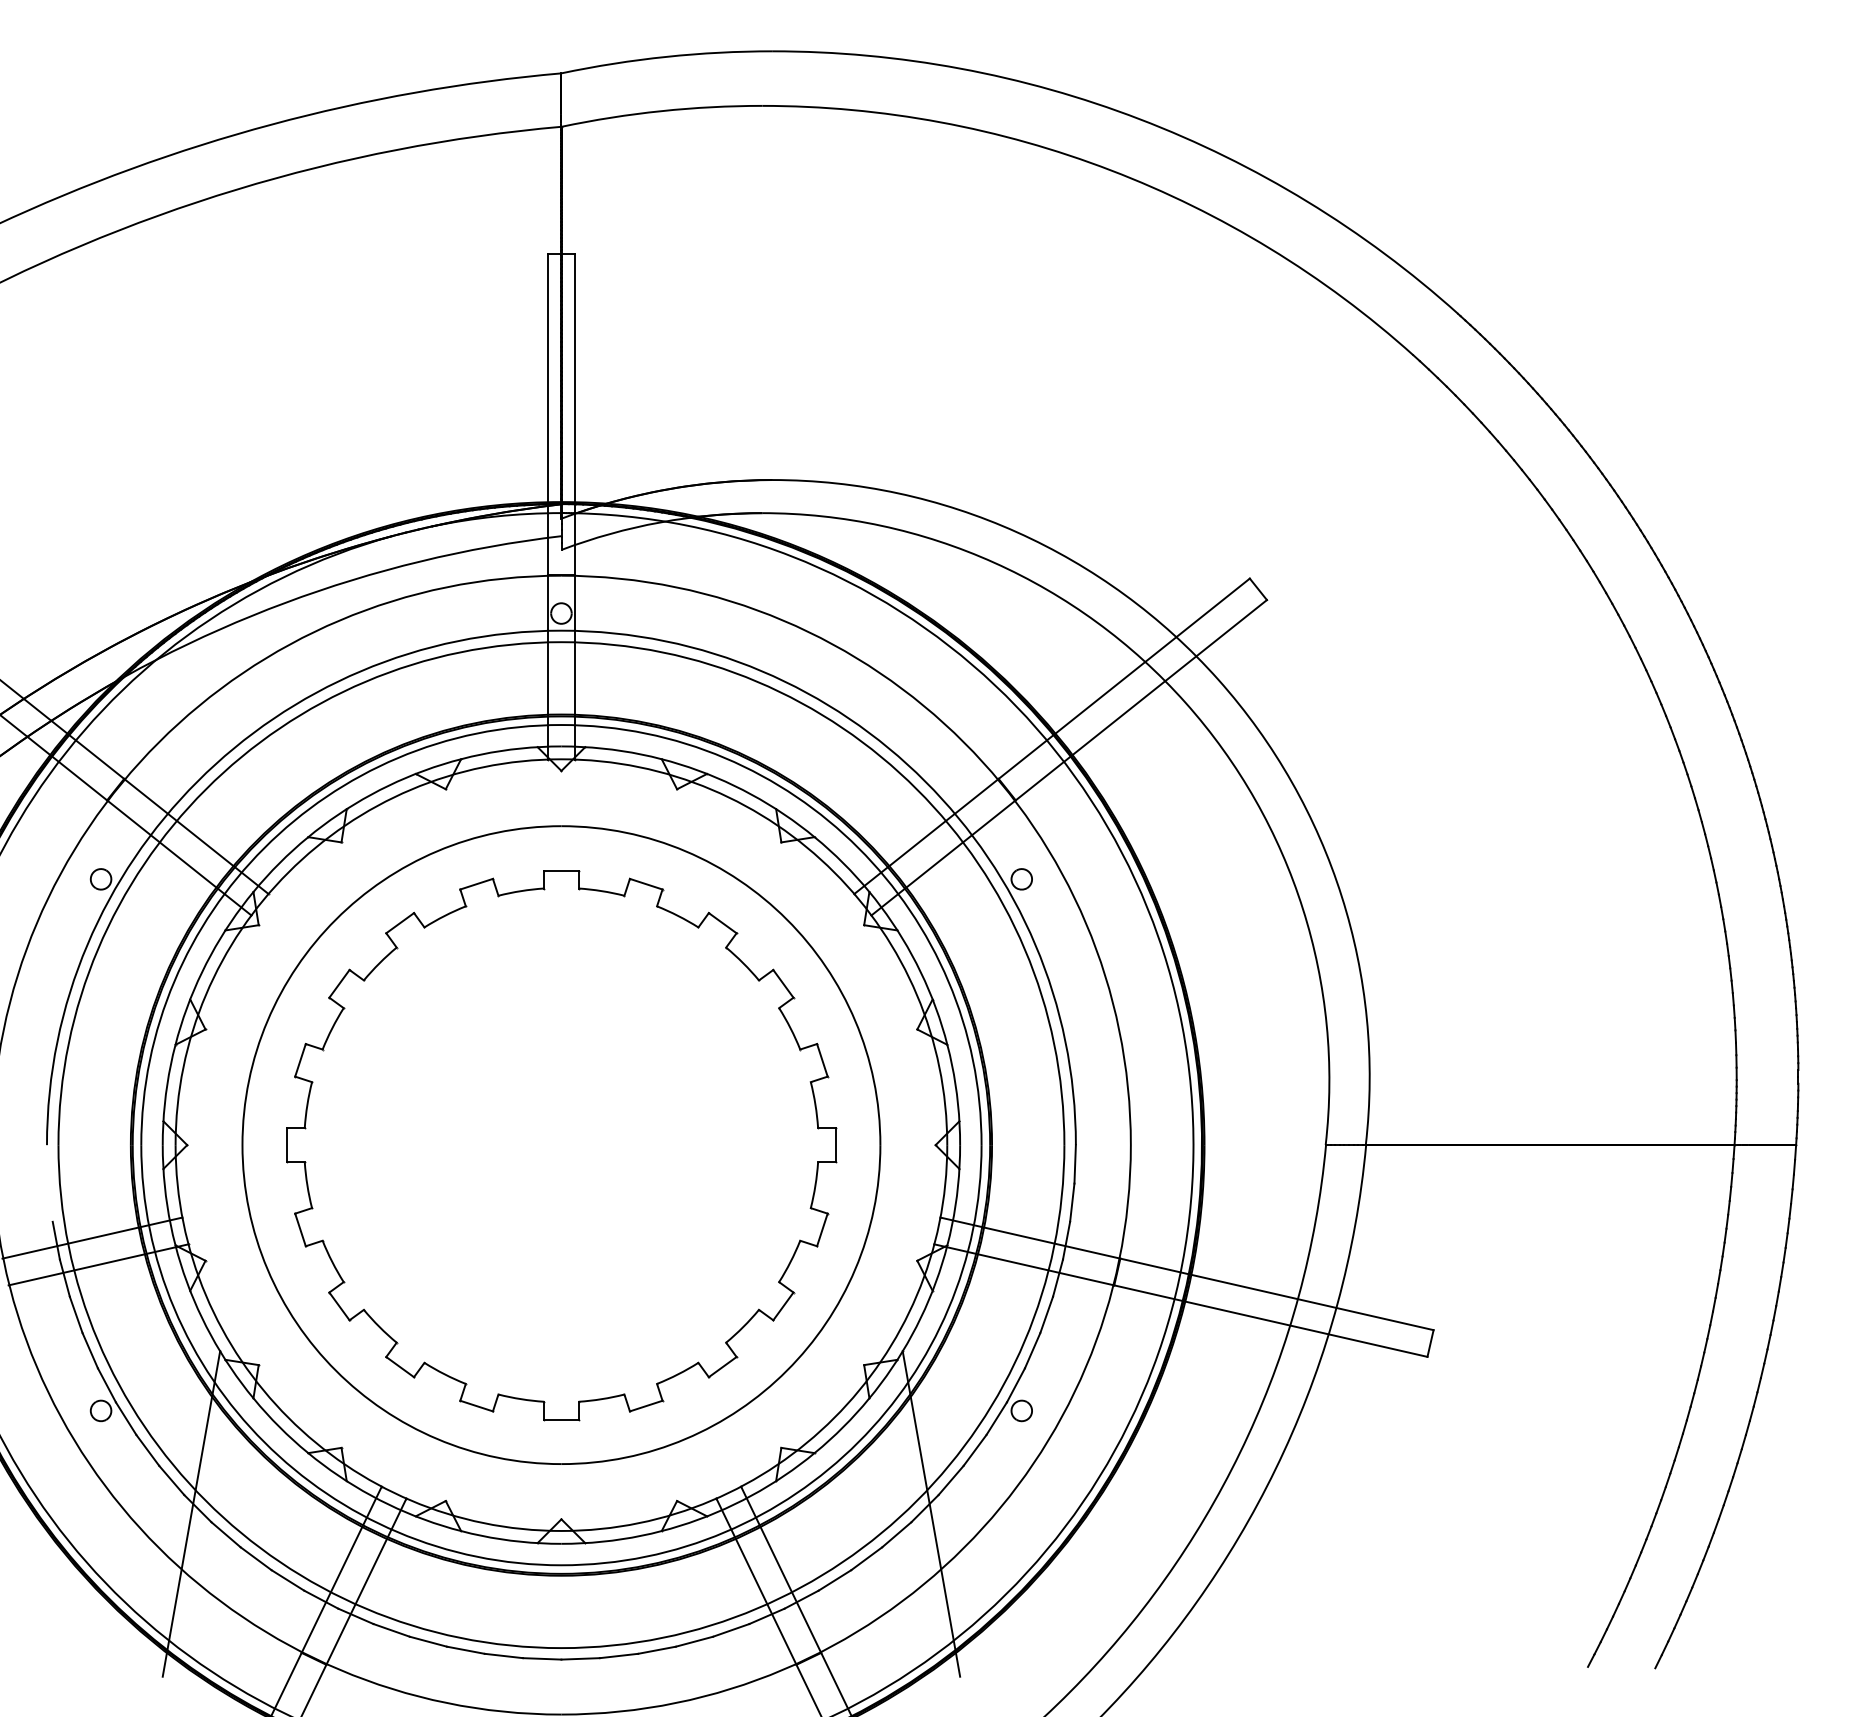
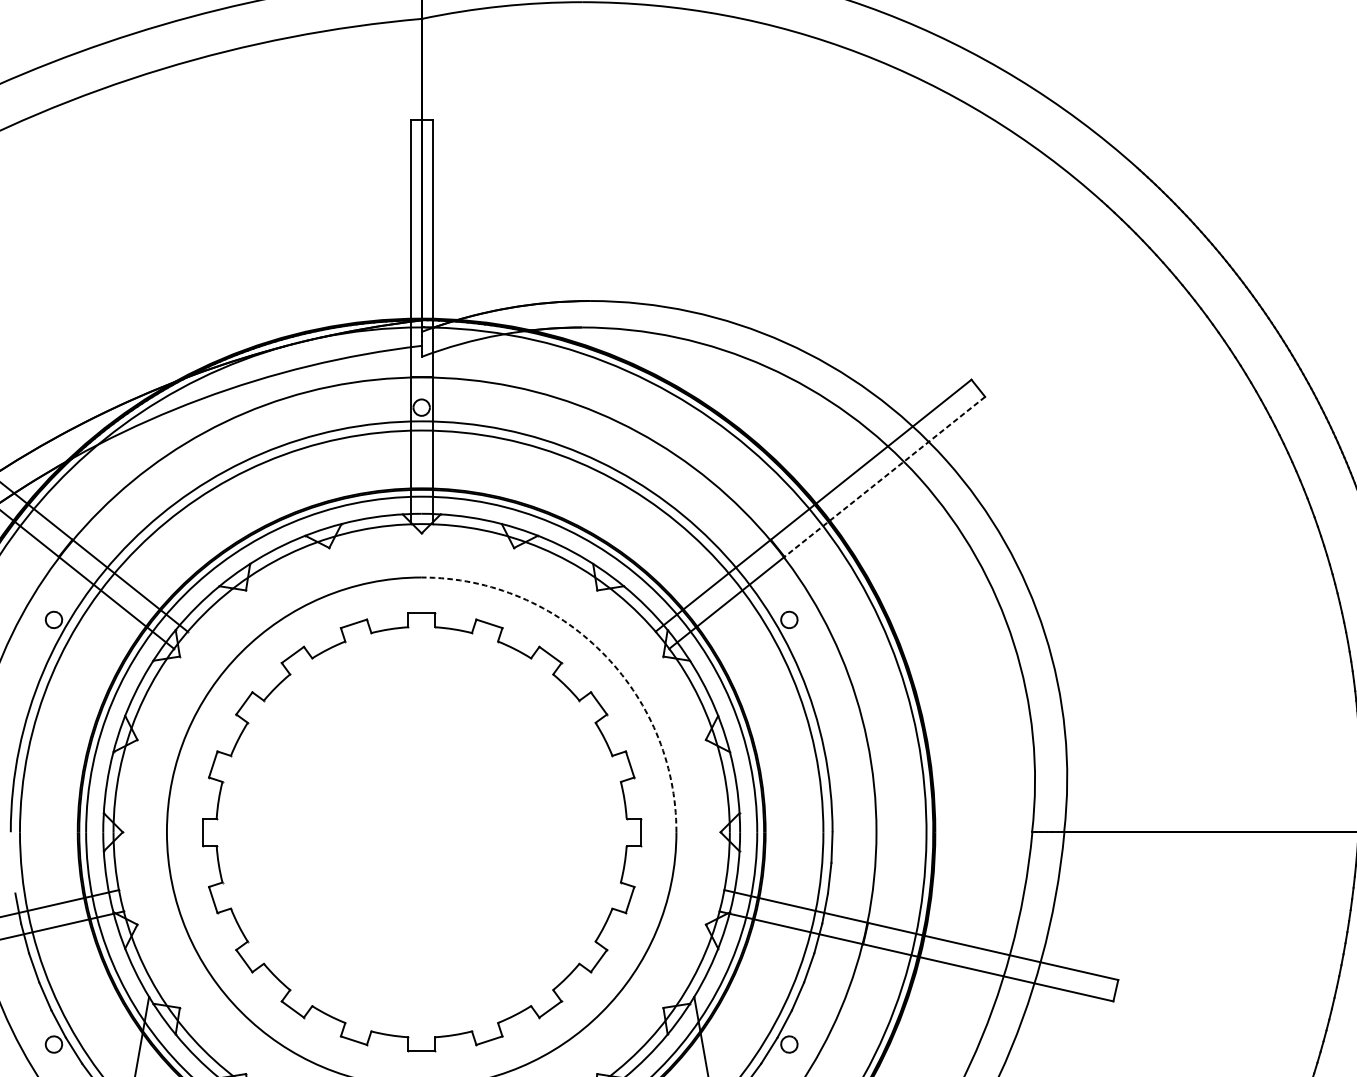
line: (1141, 700) -> (884, 477), solid -> dashed
arc: (786, 919) -> (601, 652), solid -> dashed

